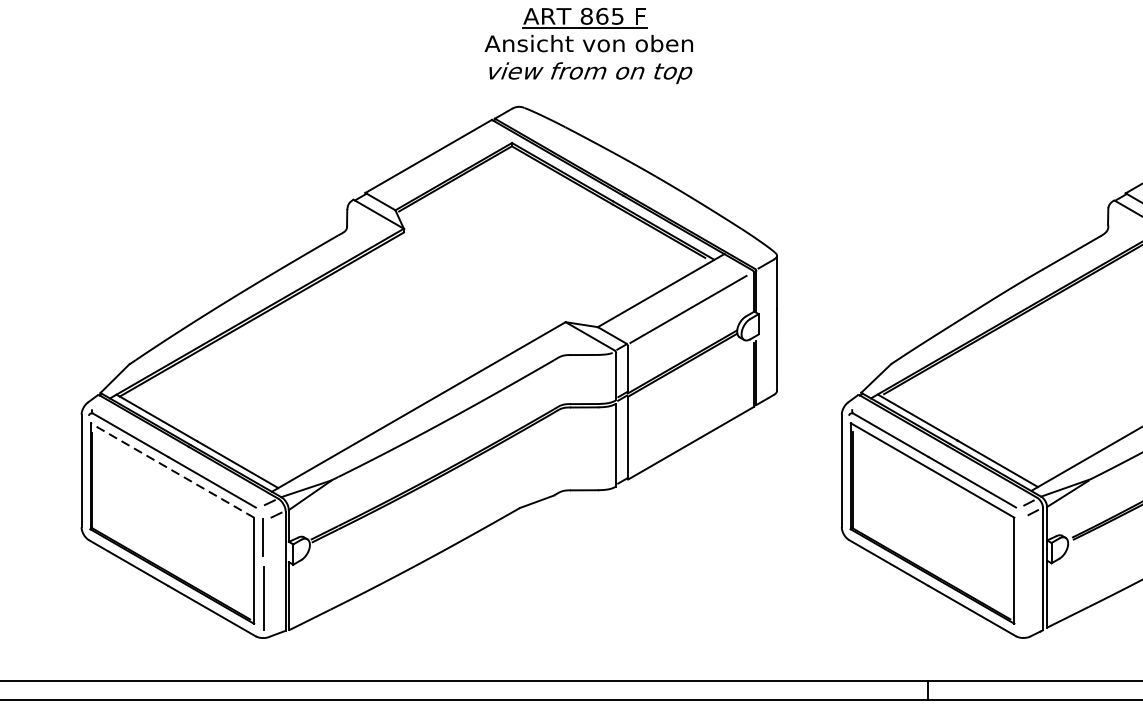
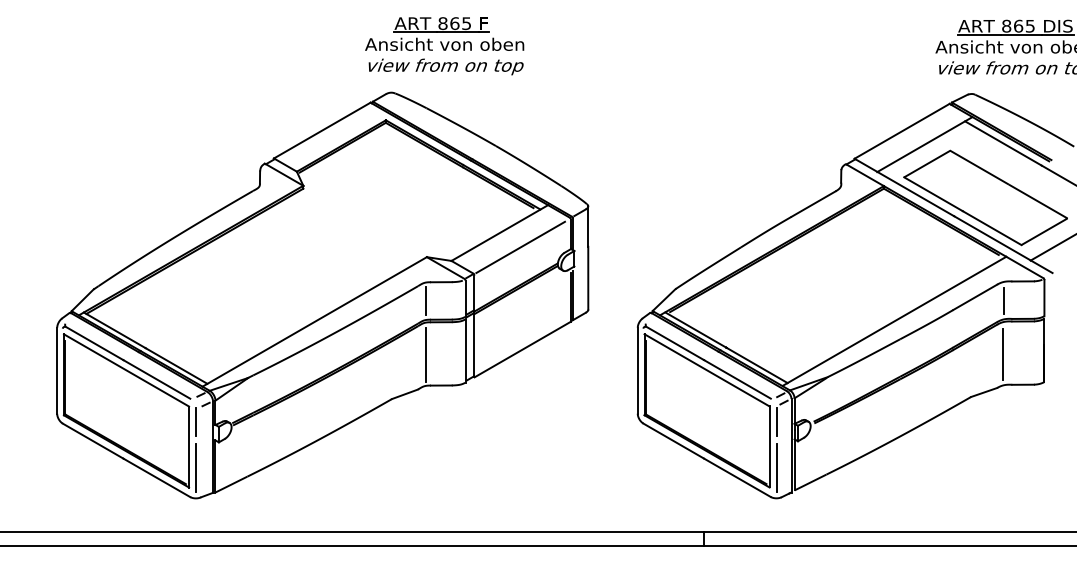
line: (563, 378) -> (425, 300), added
line: (563, 449) -> (425, 354), added
line: (172, 470) -> (126, 370), dashed -> solid
line: (1023, 537) -> (776, 421), added
line: (1023, 598) -> (776, 468), added

